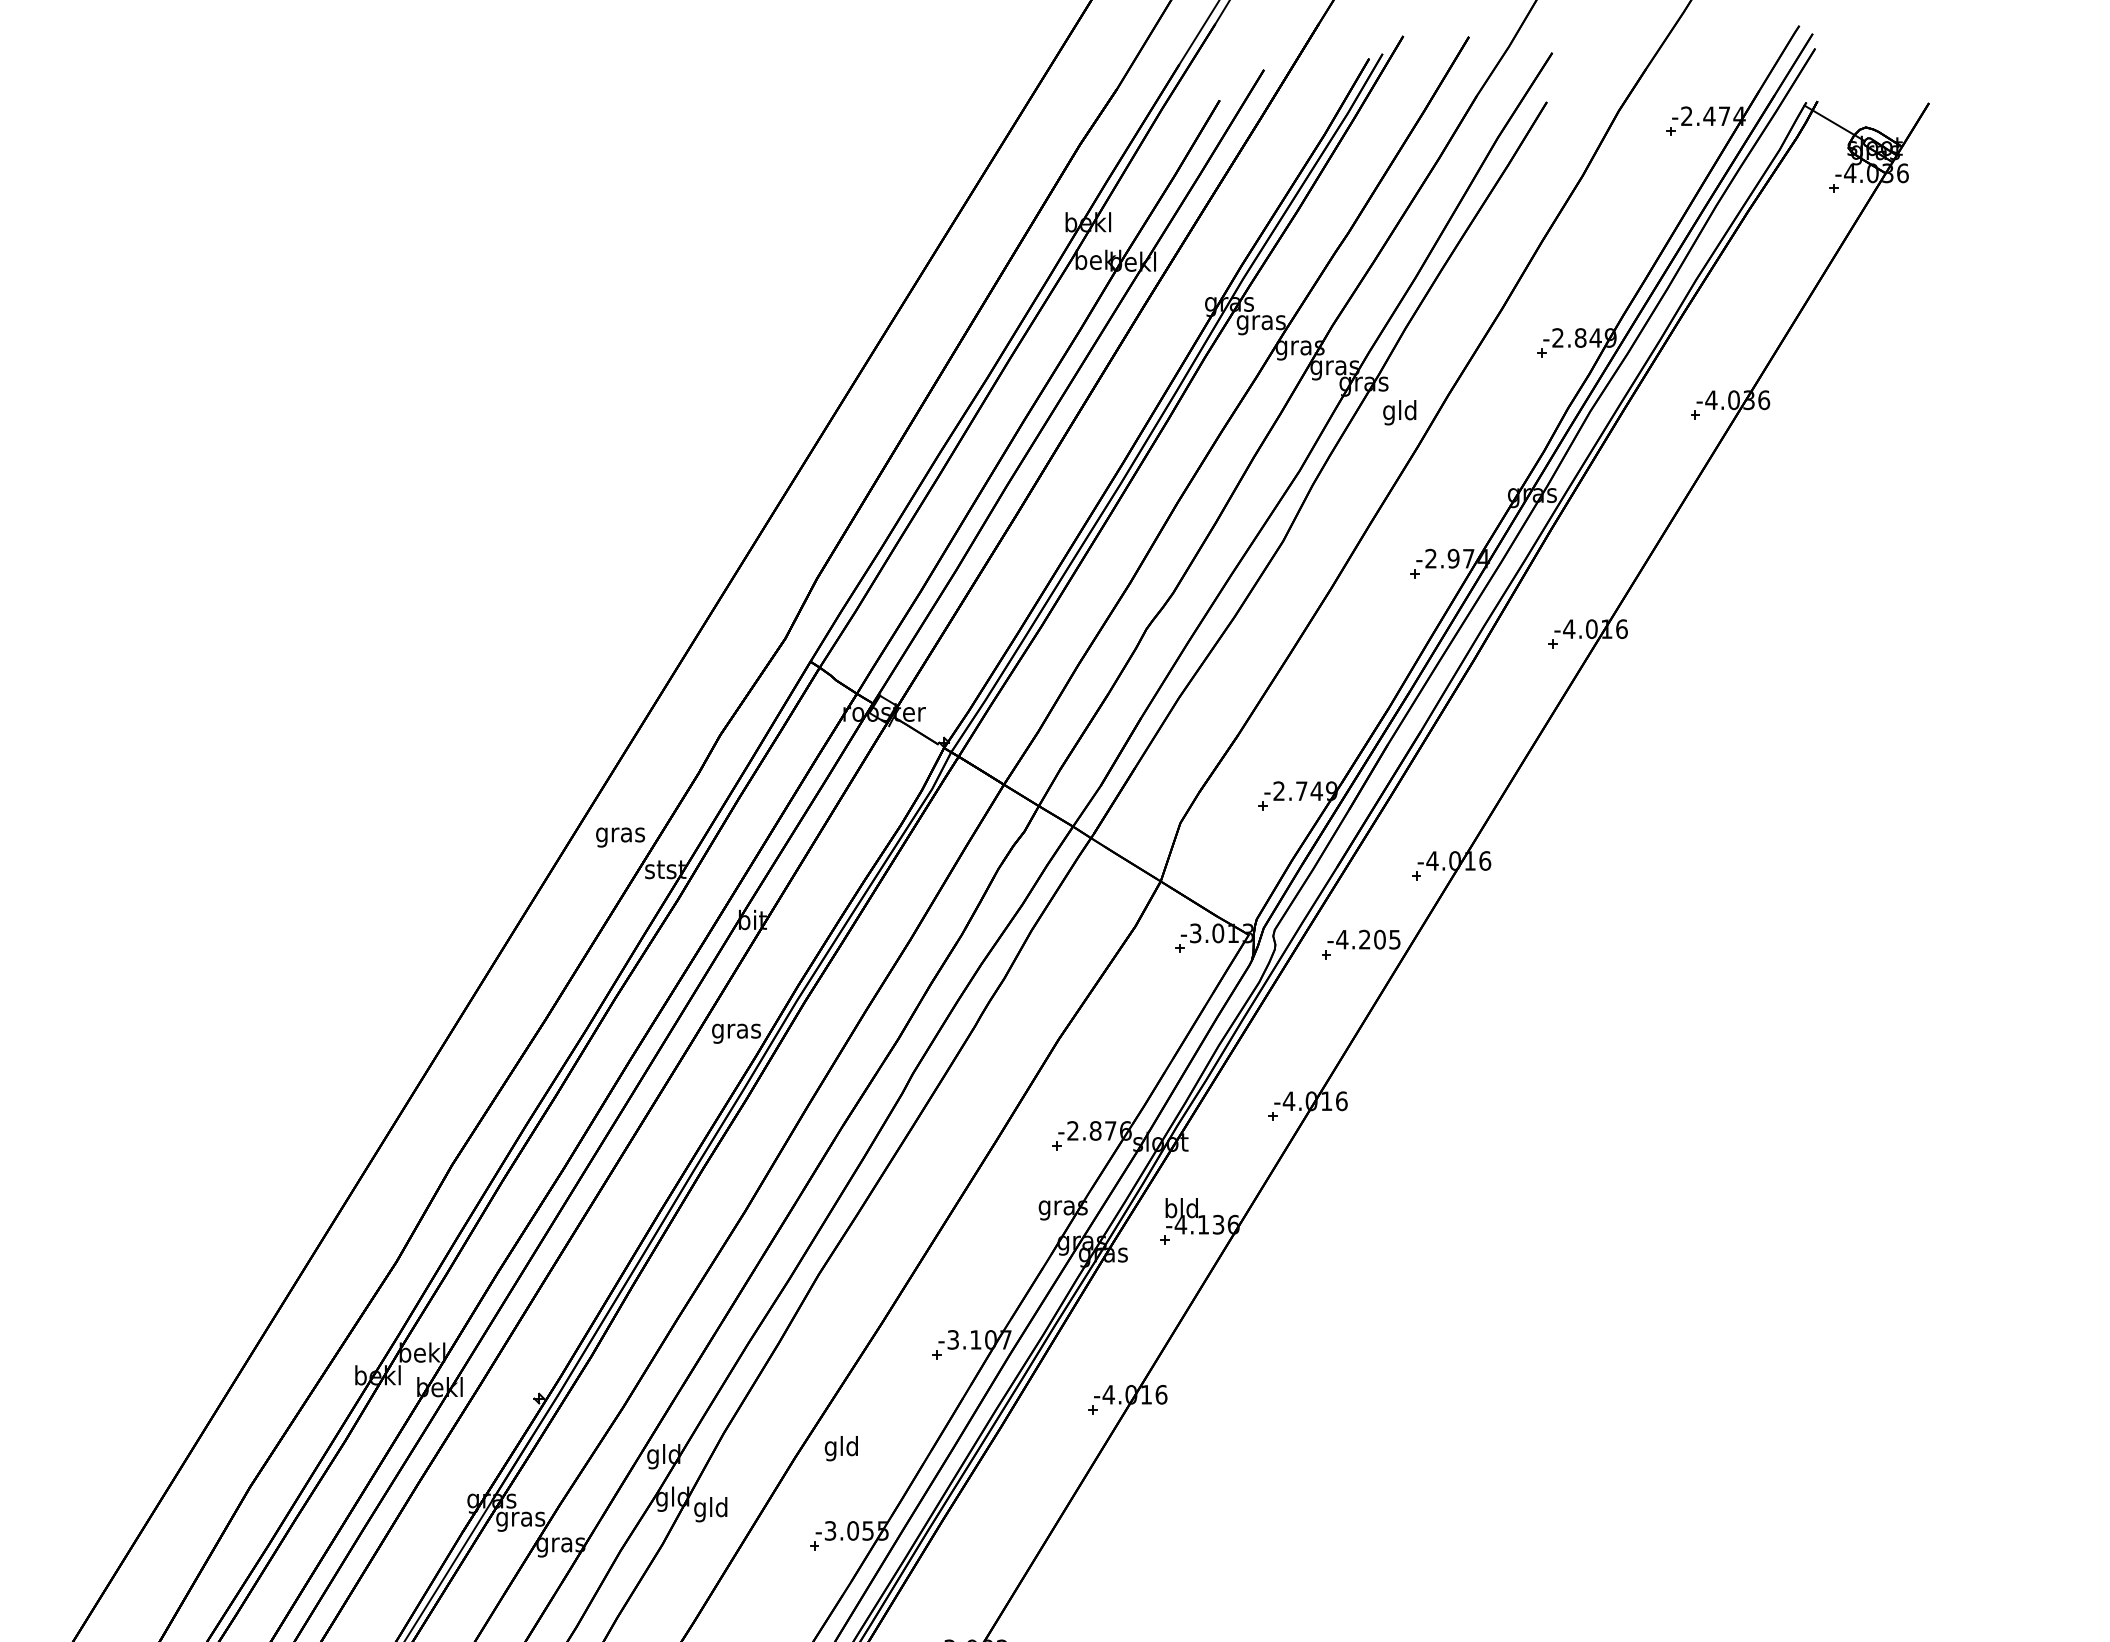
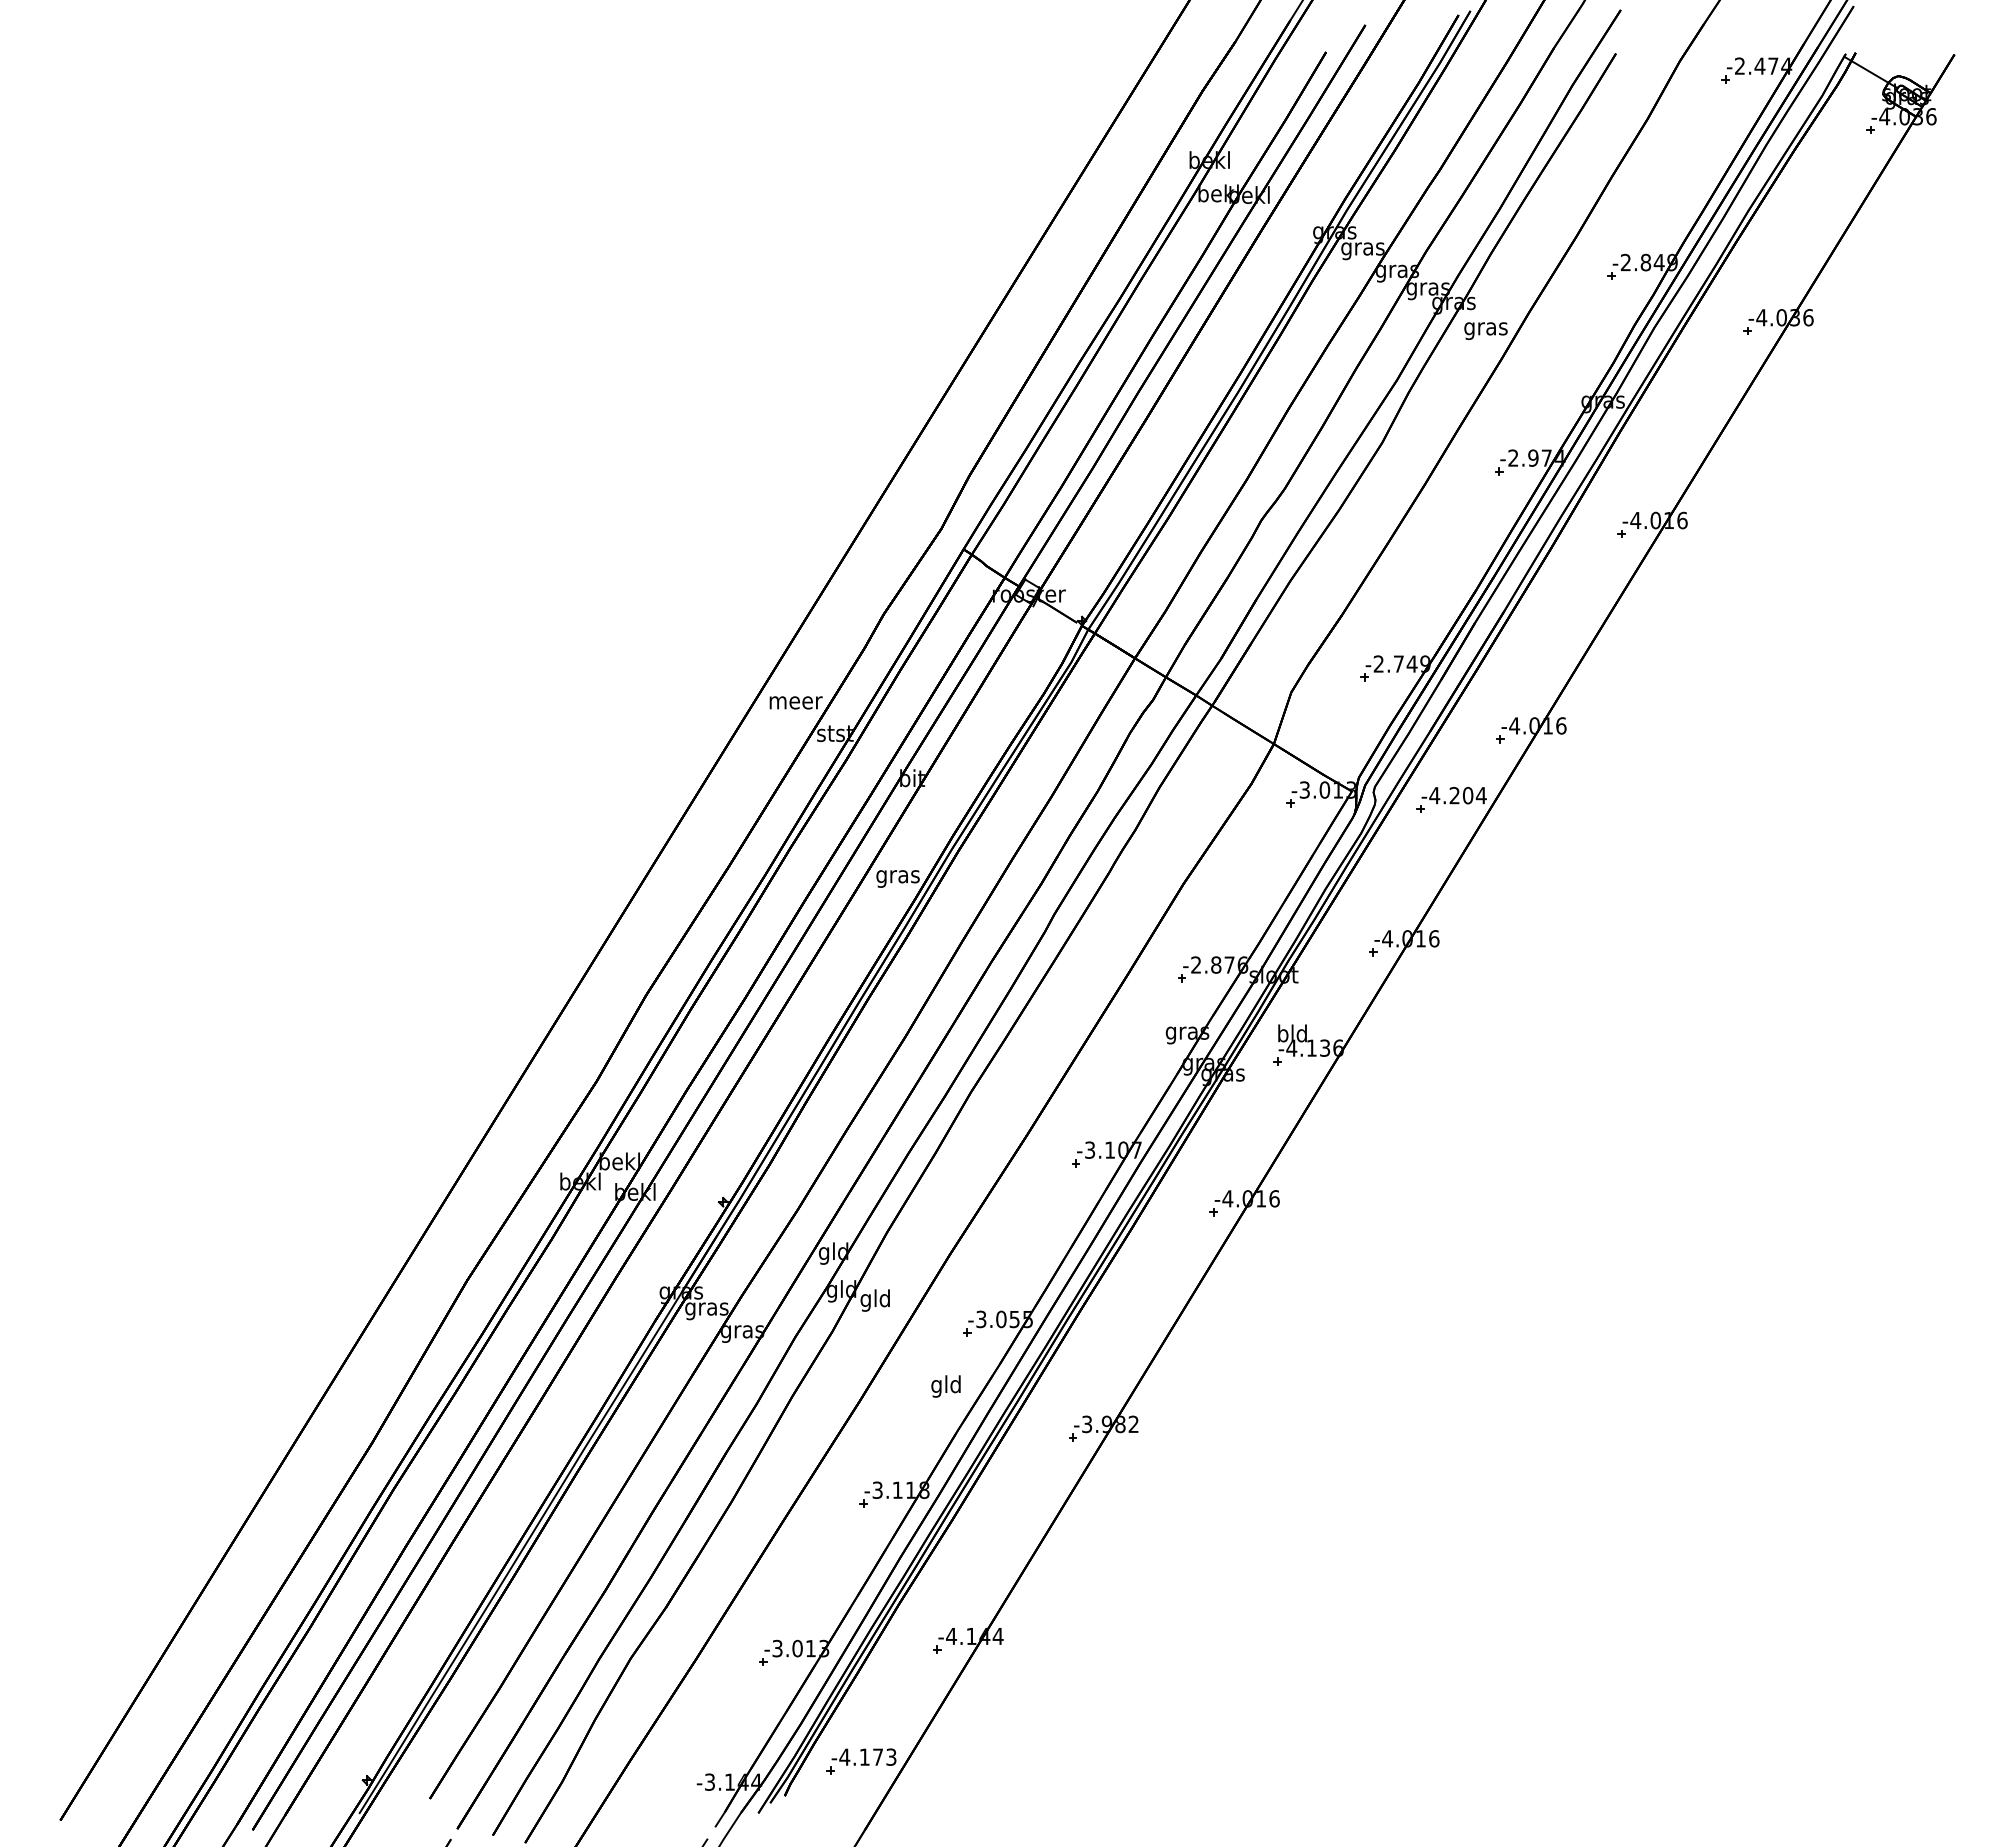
text: (1399, 412) -> (1485, 328), gld -> gras
text: (620, 837) -> (795, 705), gras -> meer
text: (1393, 939) -> (1480, 795), -4.205 -> -4.204
text: (840, 1448) -> (945, 1386), moved

